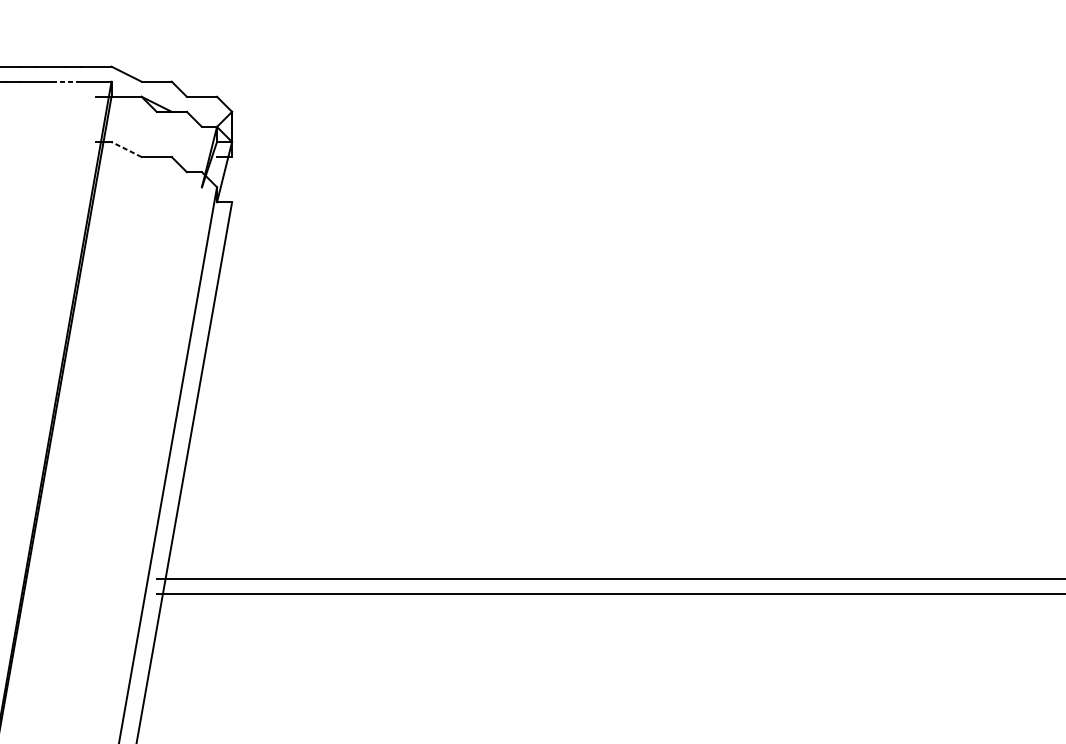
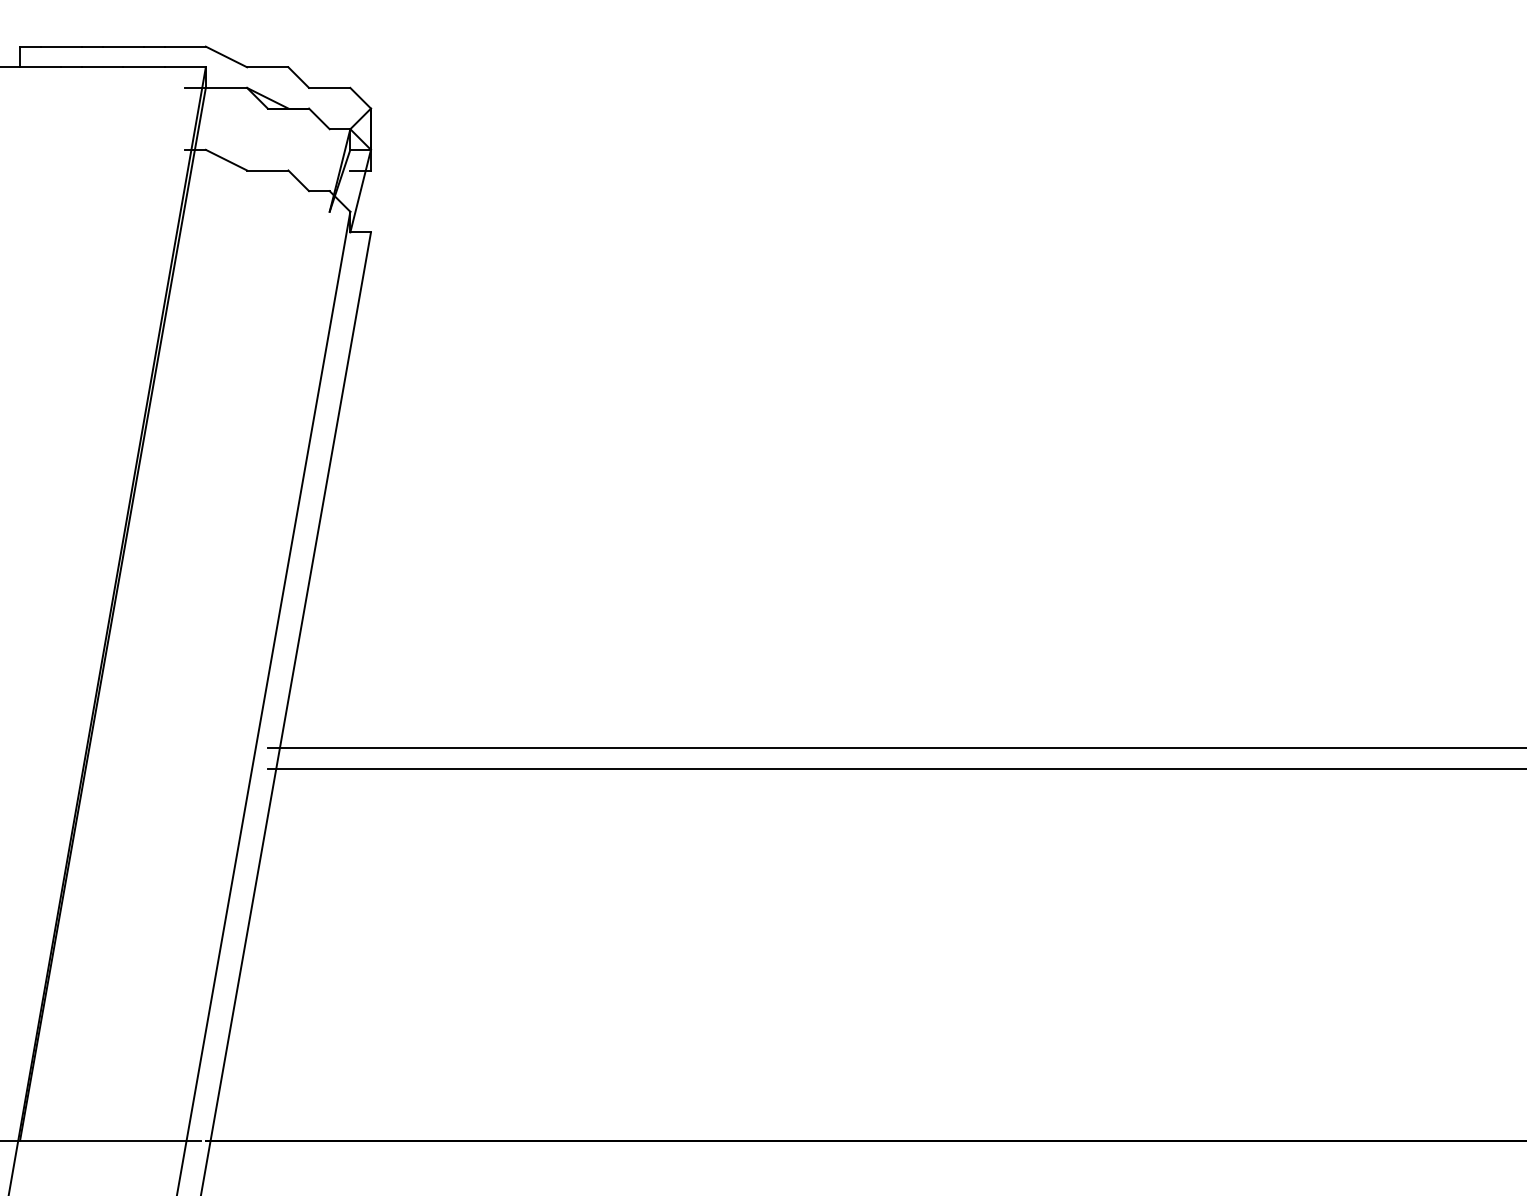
line: (66, 81) -> (143, 67), dashed -> solid
line: (126, 149) -> (226, 159), dashed -> solid

